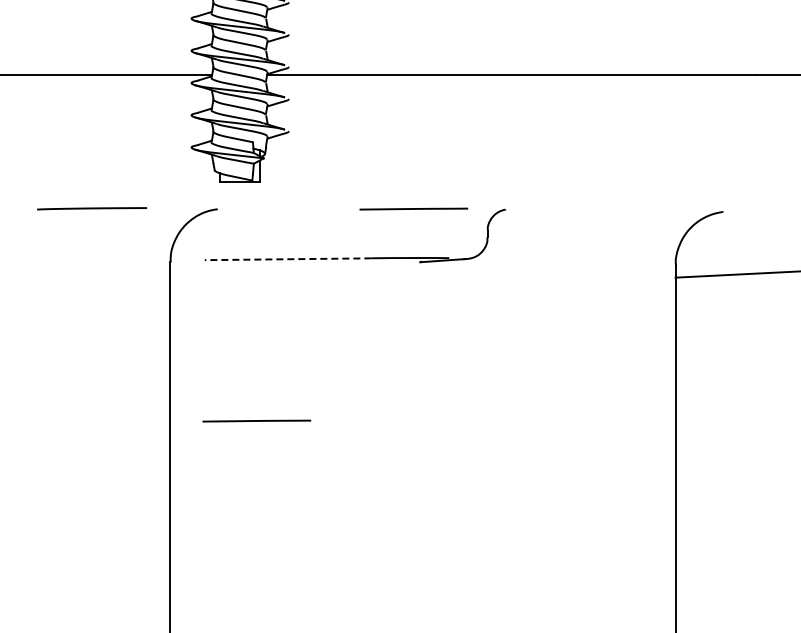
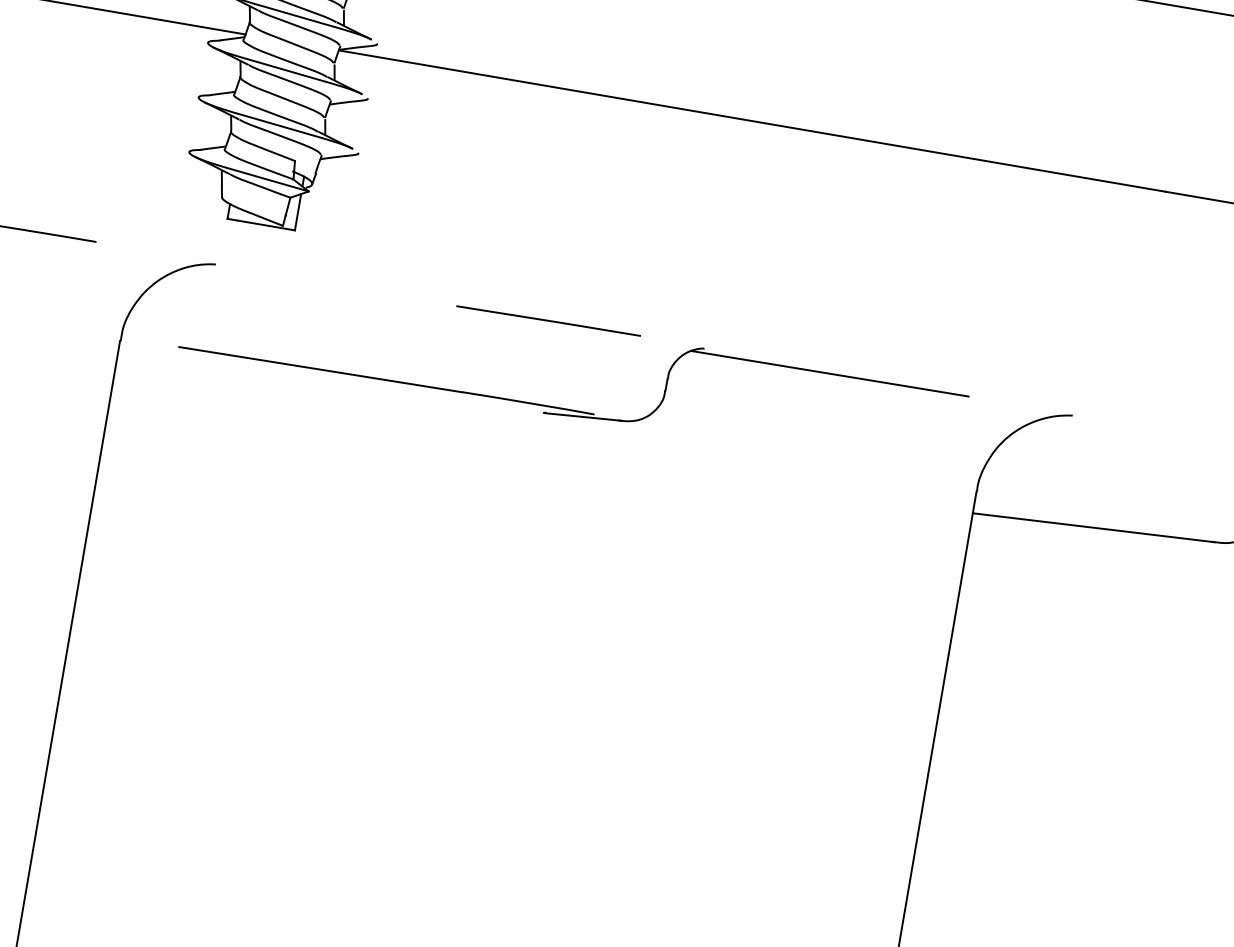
line: (579, 211) -> (828, 373), added
line: (287, 259) -> (319, 369), dashed -> solid
line: (256, 420) -> (220, 634), removed

